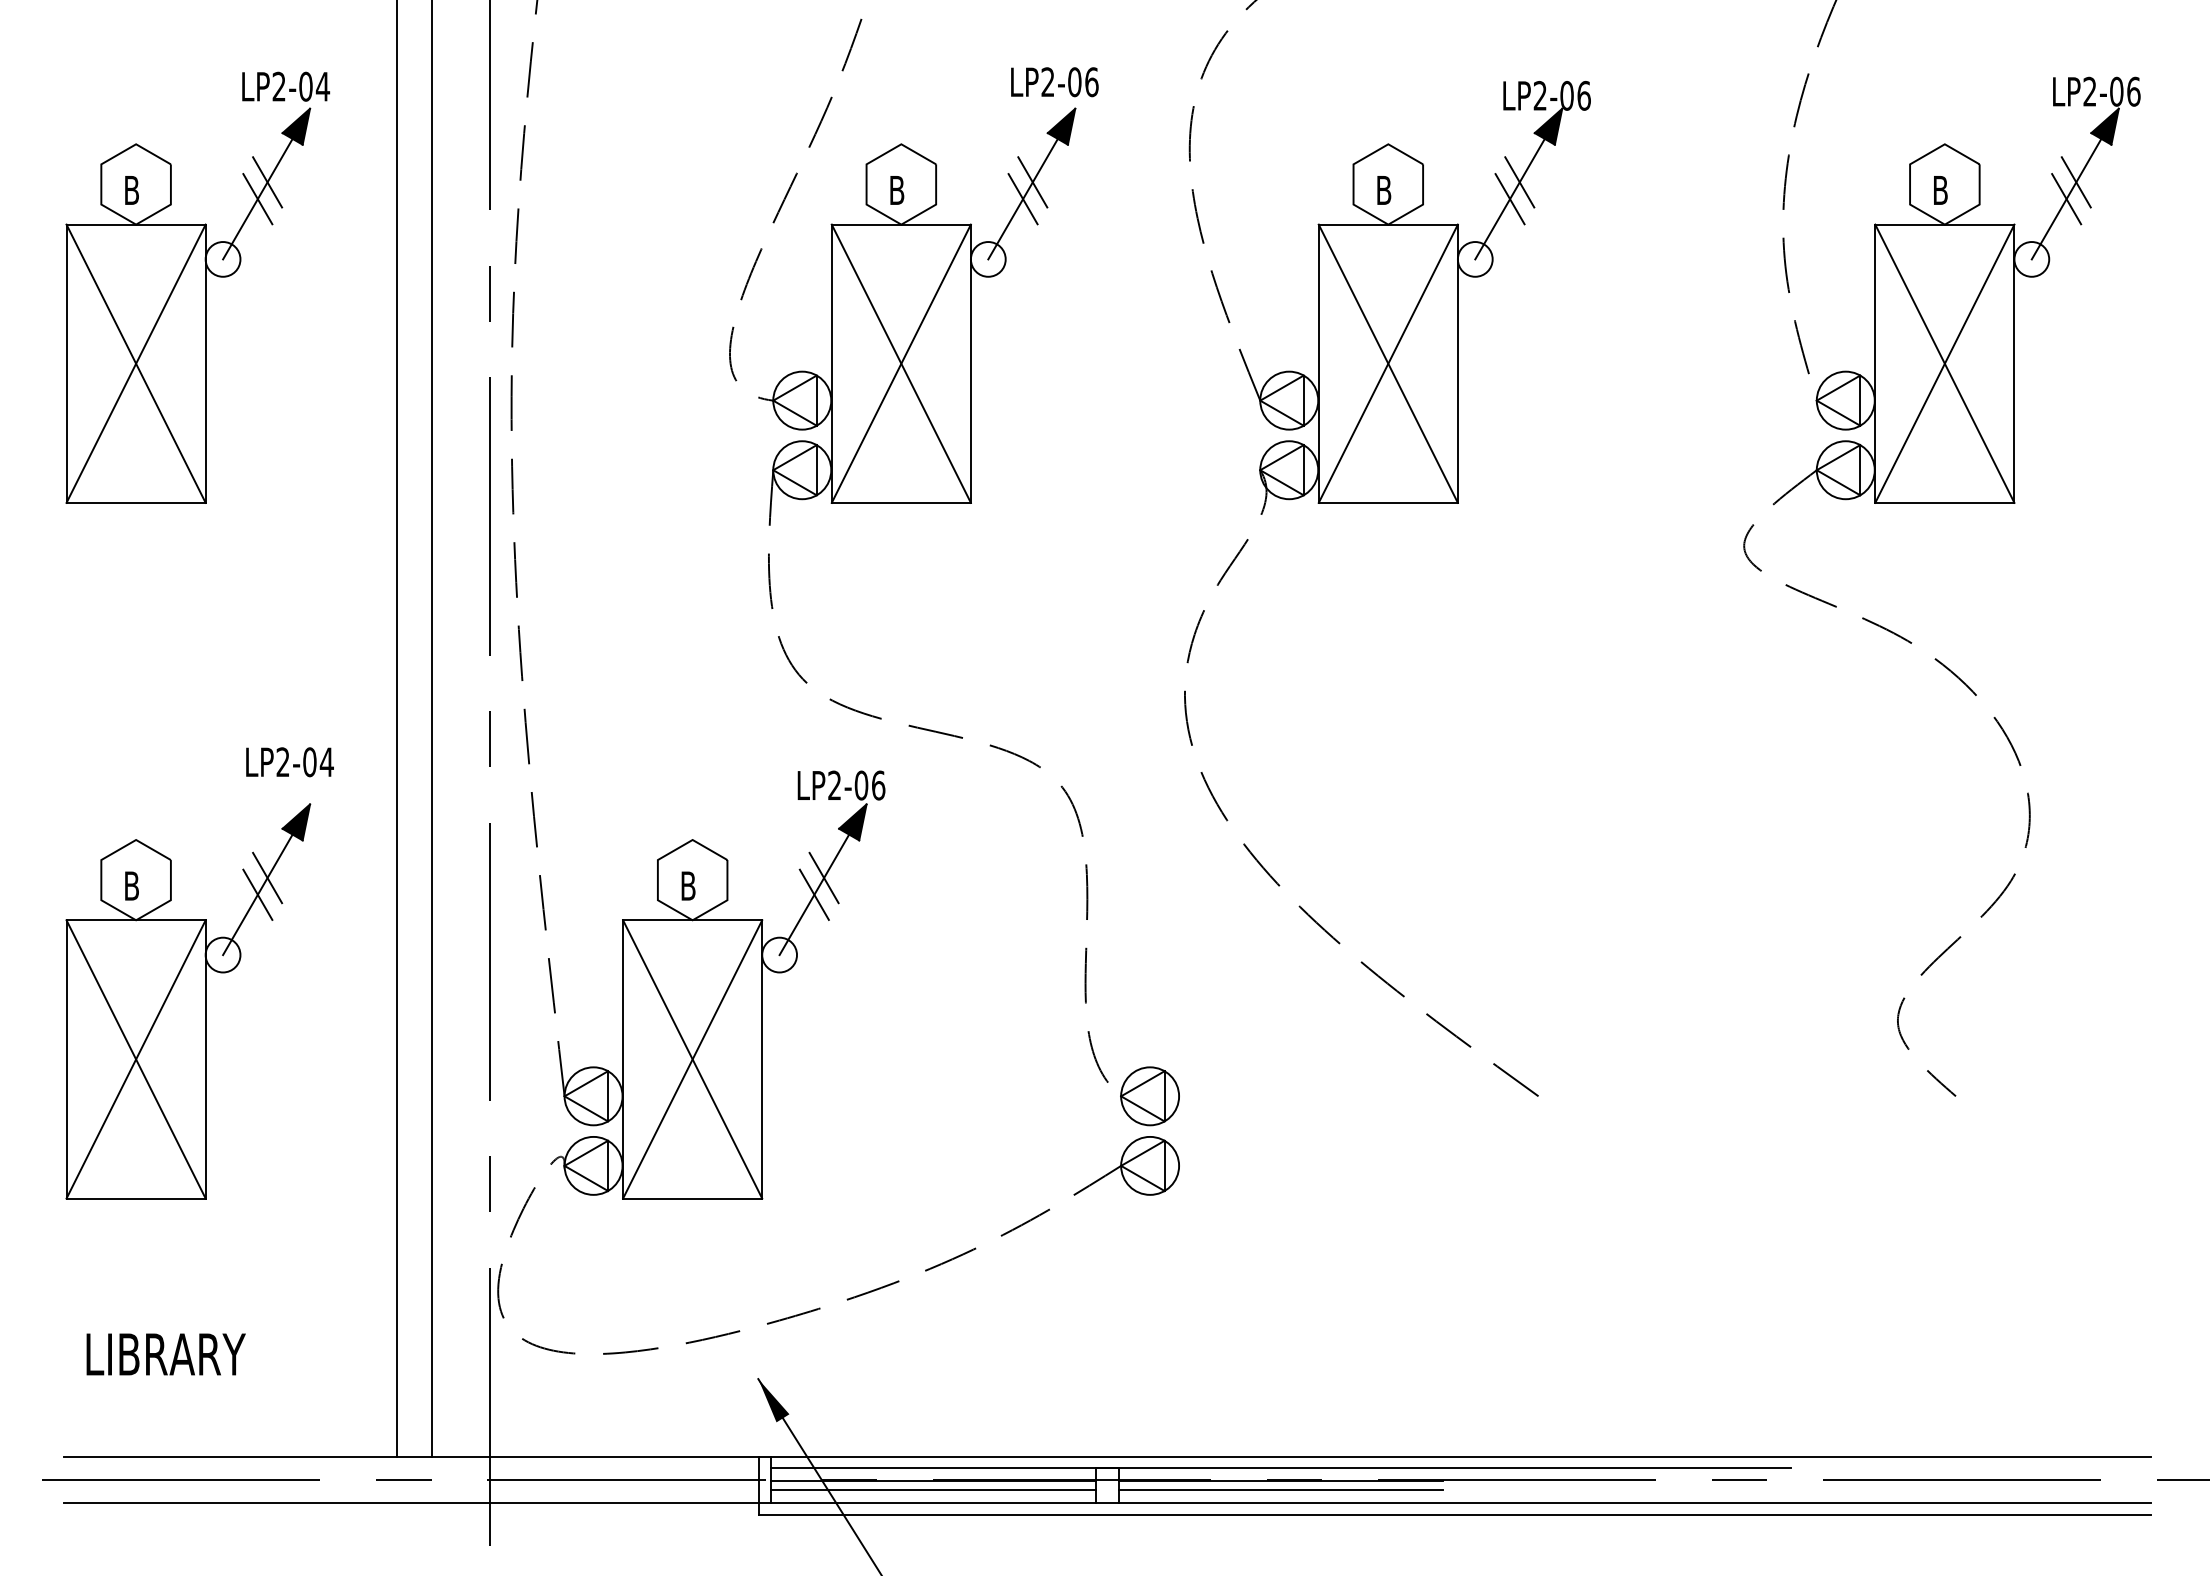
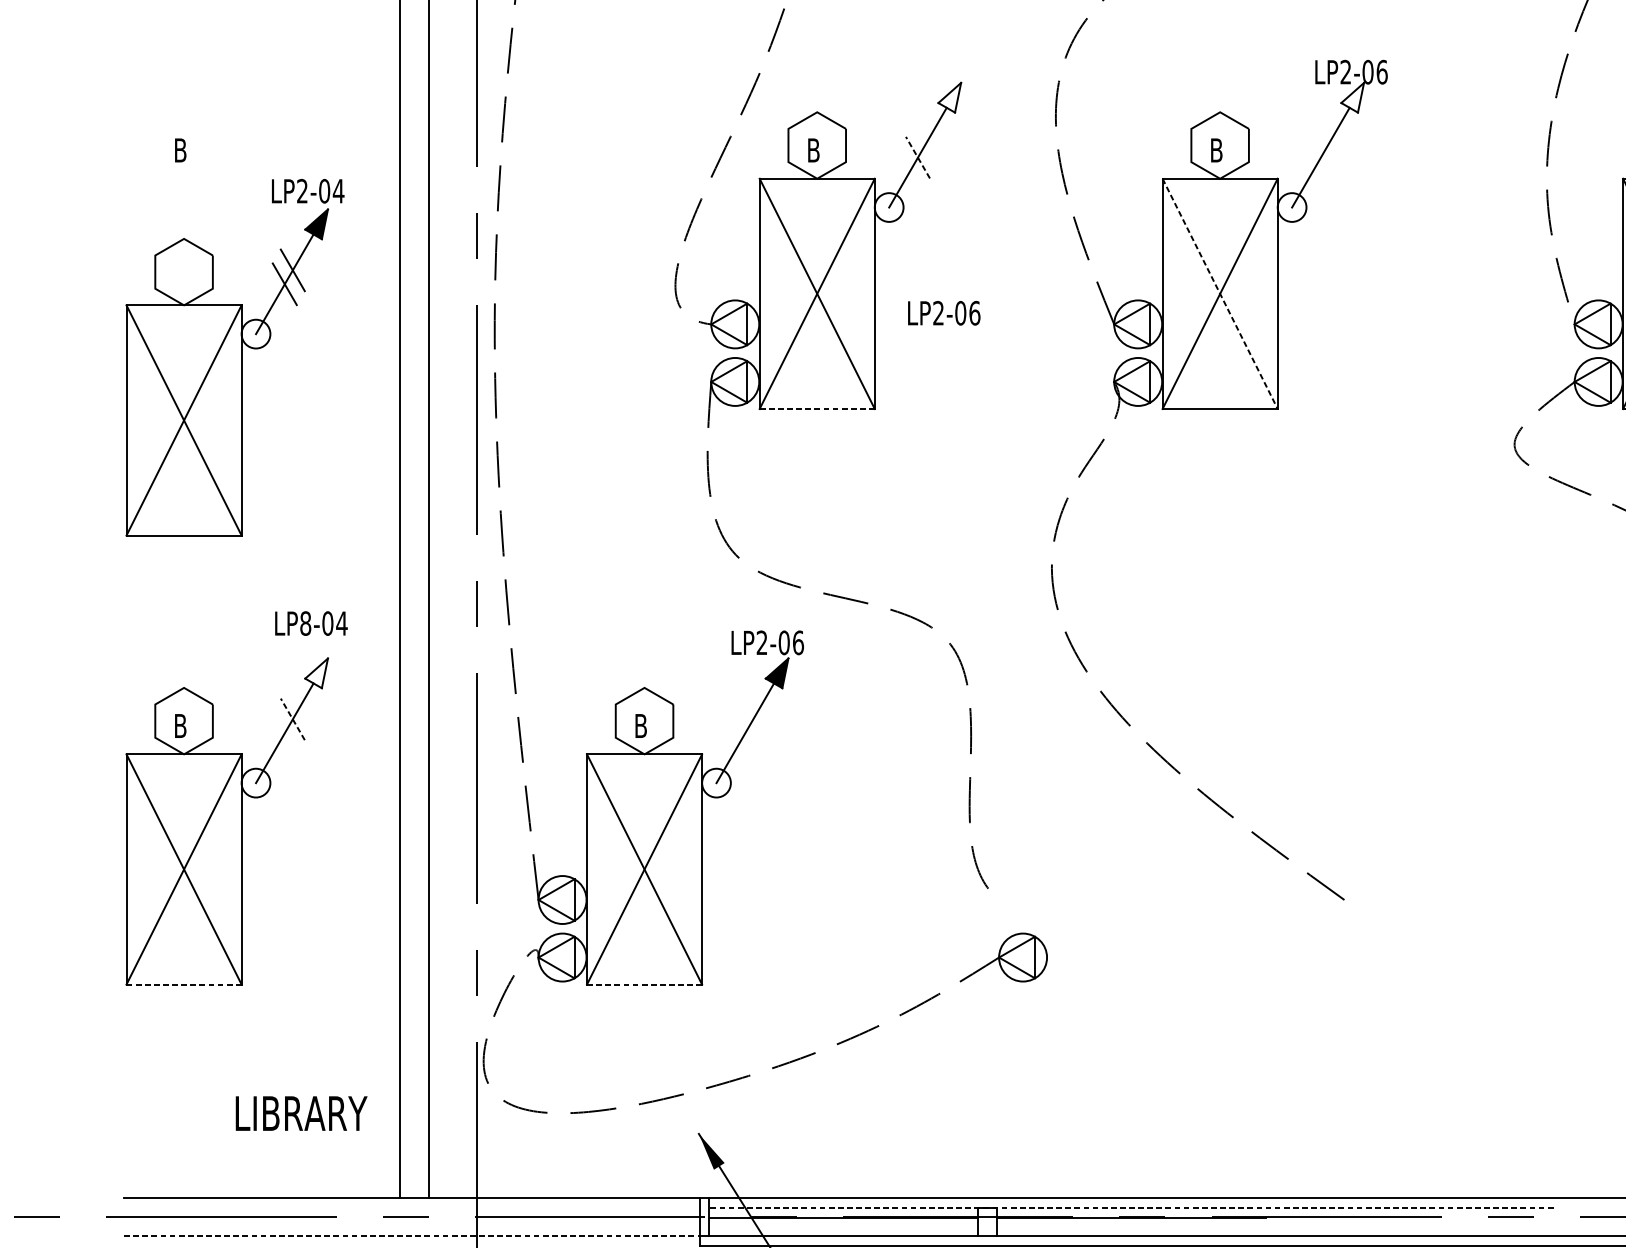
text: (1054, 82) -> (943, 313), moved
fill: (1061, 126) -> (949, 97), removed
fill: (1548, 126) -> (1352, 97), removed
line: (1032, 182) -> (925, 143), removed
line: (1519, 182) -> (1328, 143), removed
line: (1023, 199) -> (918, 157), solid -> dashed
line: (1509, 199) -> (1320, 157), removed
part: (197, 287) -> (234, 357), moved
line: (1388, 363) -> (1220, 293), solid -> dashed
line: (901, 502) -> (817, 408), solid -> dashed
text: (282, 762) -> (305, 623), LP2-04 -> LP8-04
fill: (296, 822) -> (316, 673), removed
line: (823, 877) -> (752, 718), removed
line: (267, 878) -> (292, 719), solid -> dashed
line: (257, 894) -> (284, 733), removed
line: (813, 894) -> (744, 733), removed
part: (1149, 1096) -> (1022, 900), removed
line: (136, 1198) -> (184, 984), solid -> dashed
line: (692, 1198) -> (644, 984), solid -> dashed
text: (165, 1354) -> (301, 1113), moved
line: (1280, 1468) -> (1130, 1207), solid -> dashed
line: (932, 1489) -> (843, 1225), removed
line: (1280, 1489) -> (1130, 1225), removed
line: (411, 1502) -> (411, 1236), solid -> dashed

